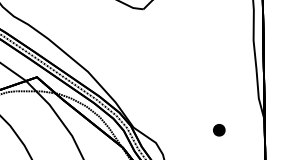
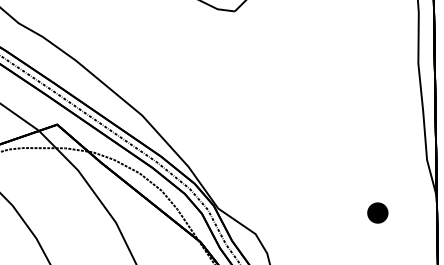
part: (219, 130) -> (378, 213), moved

